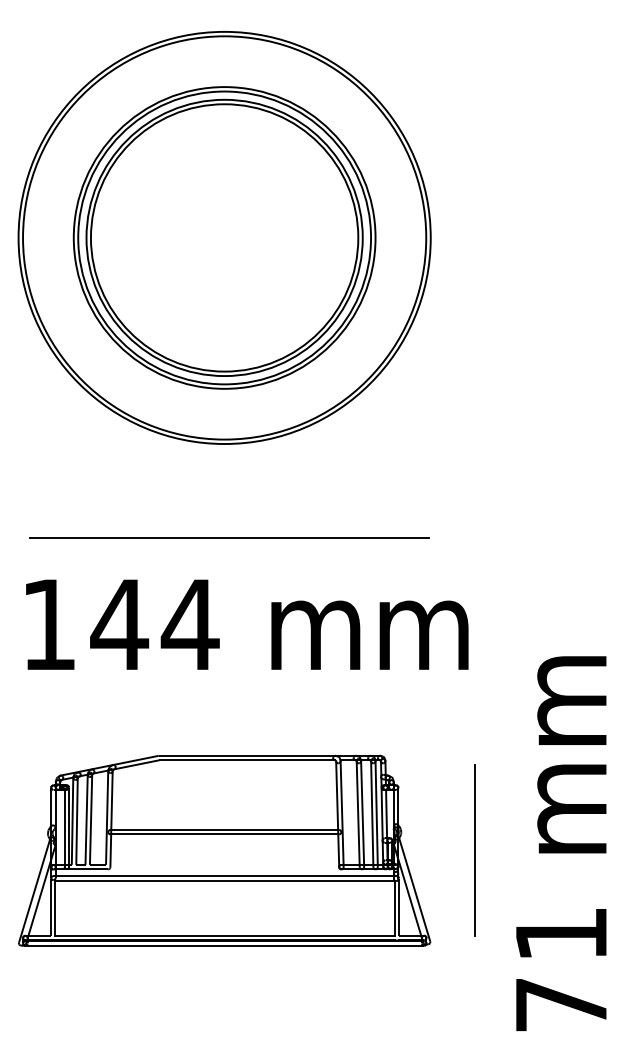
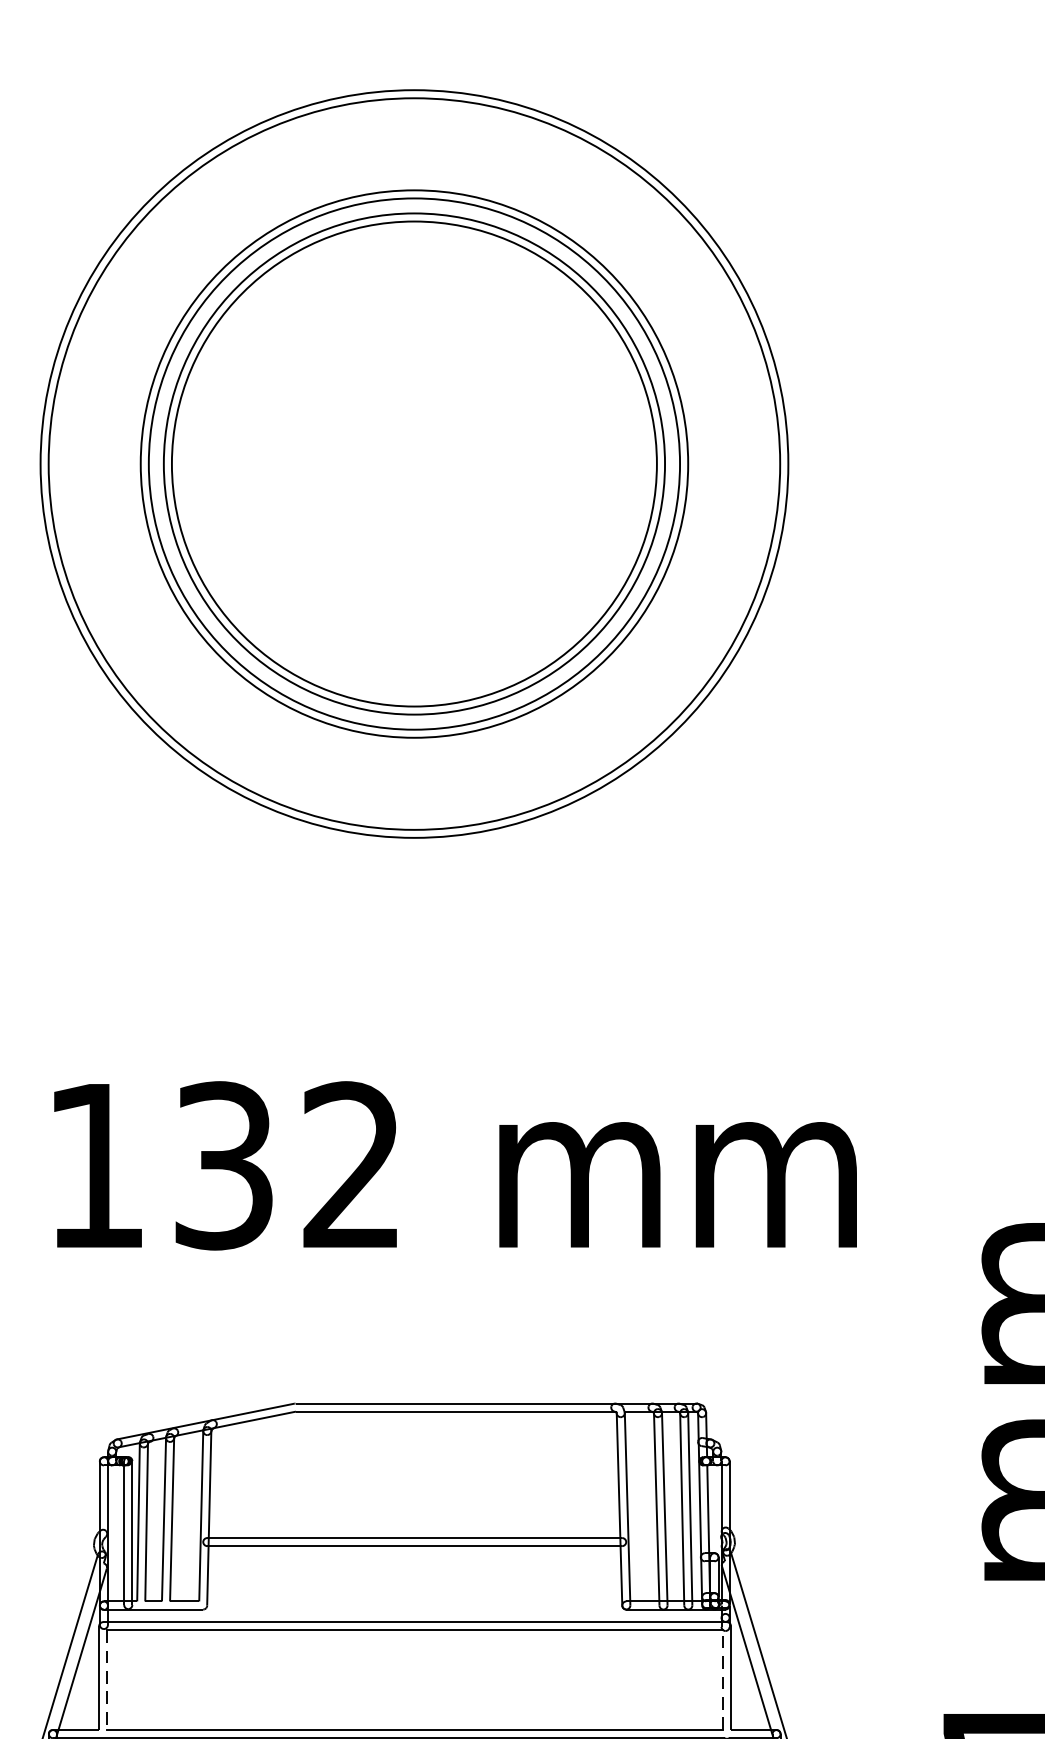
line: (229, 538) -> (423, 1009), removed
text: (154, 624) -> (287, 1165), 144 -> 132
line: (474, 850) -> (867, 1575), removed
line: (55, 908) -> (107, 1680), solid -> dashed
line: (394, 908) -> (722, 1680), solid -> dashed

